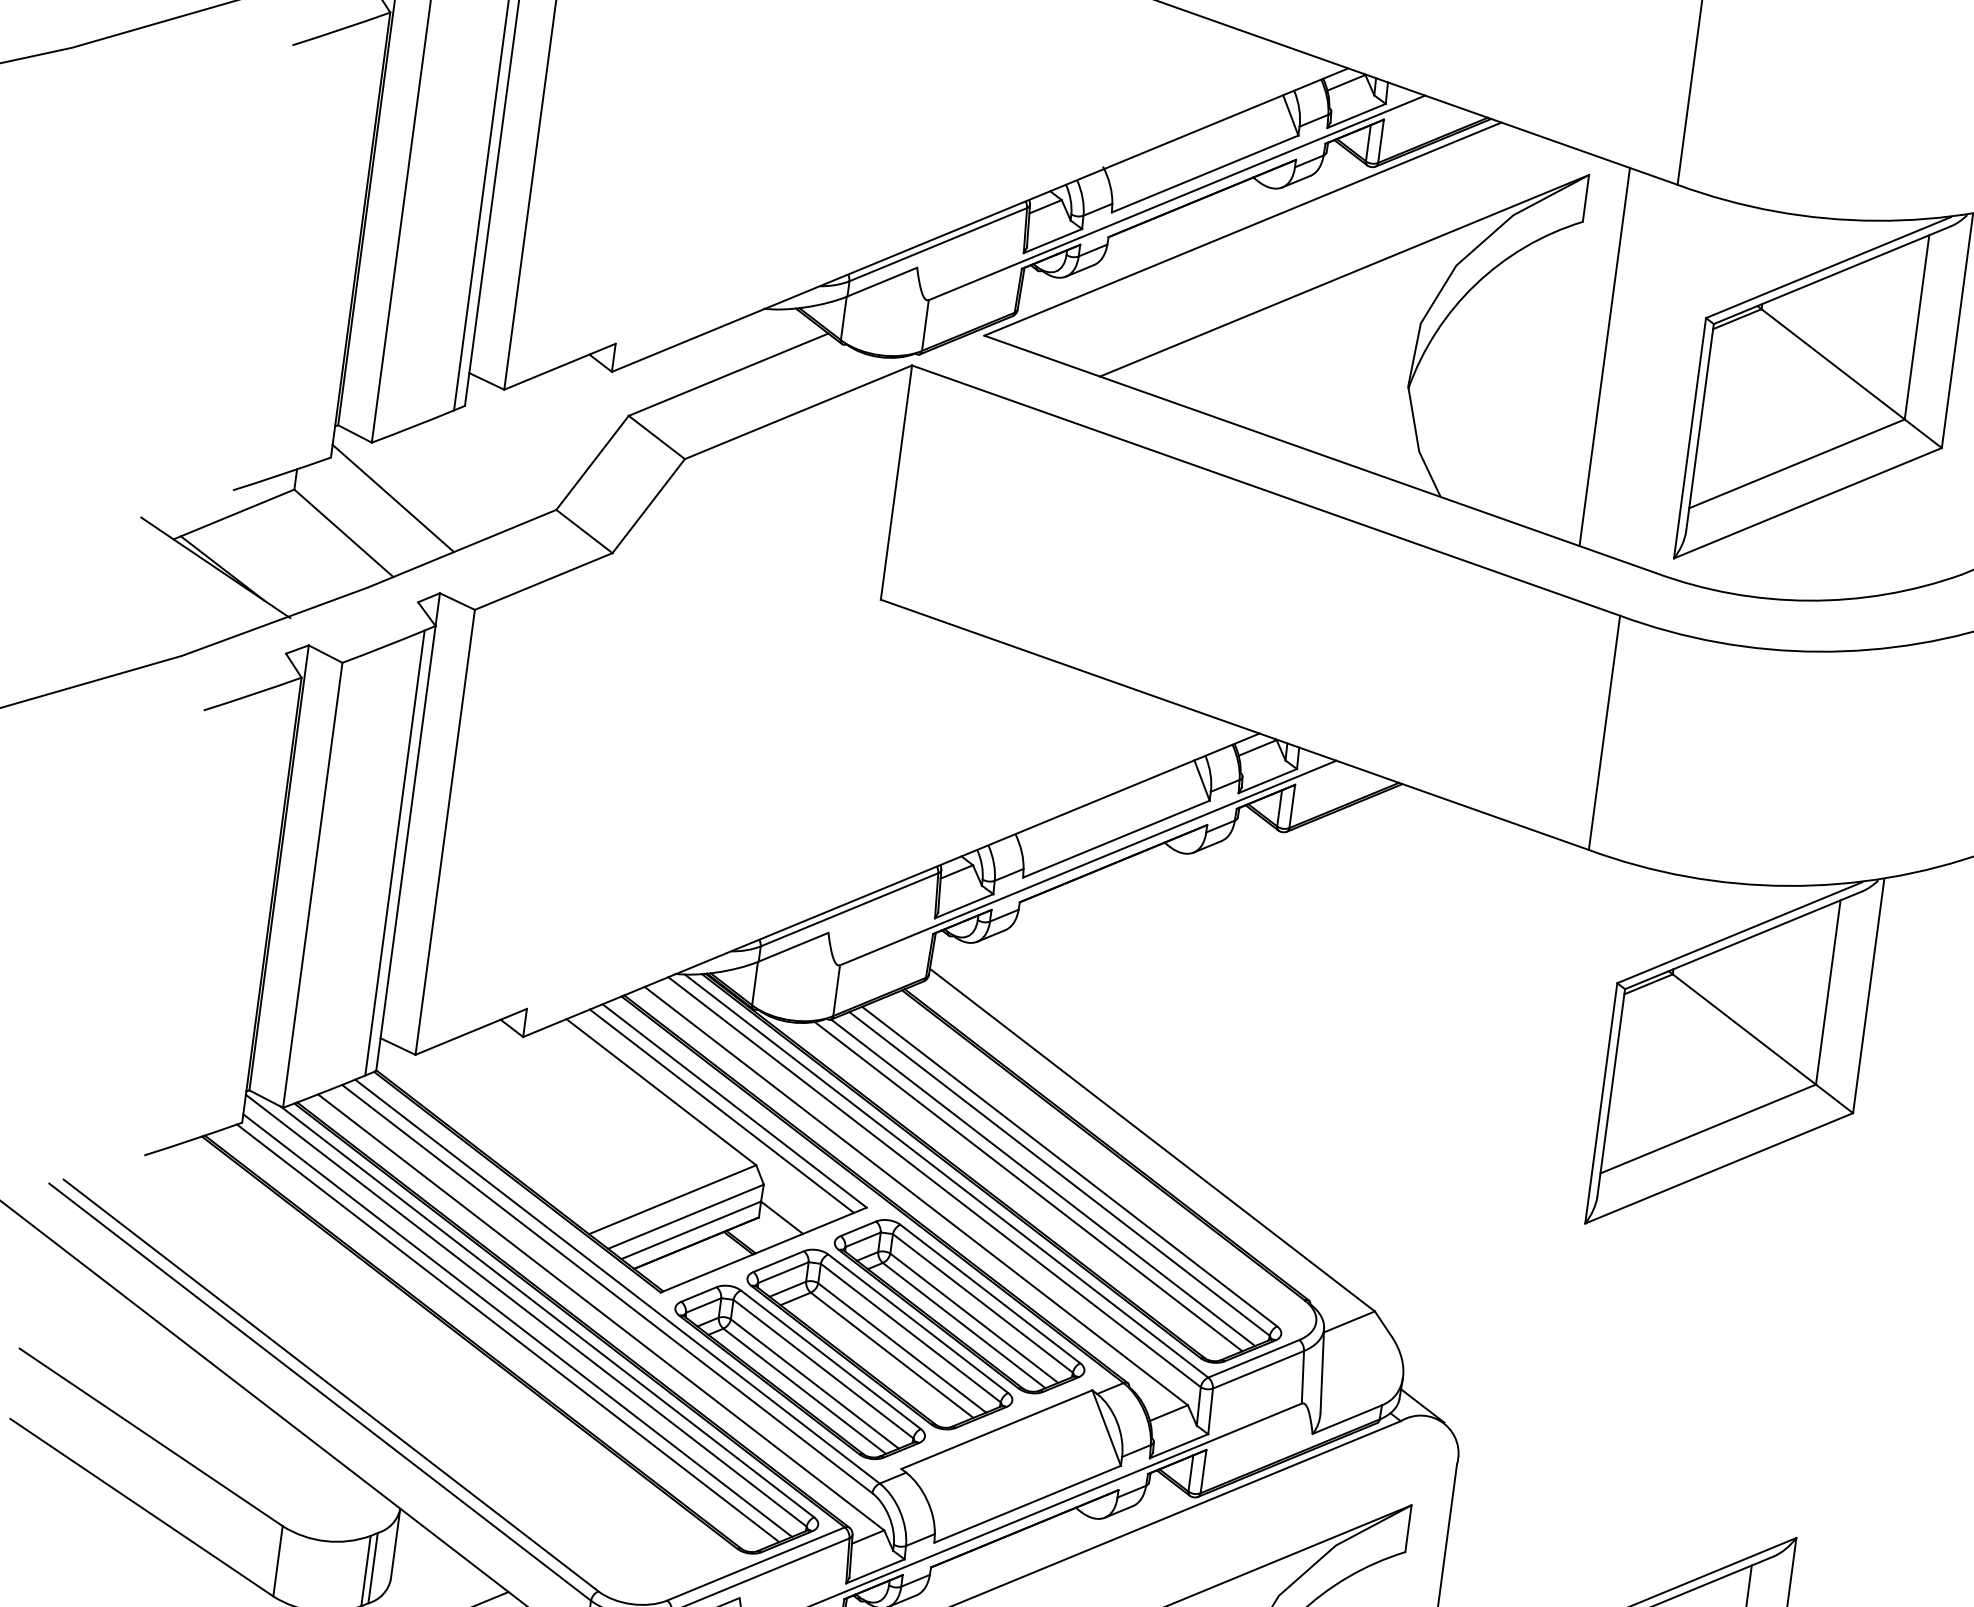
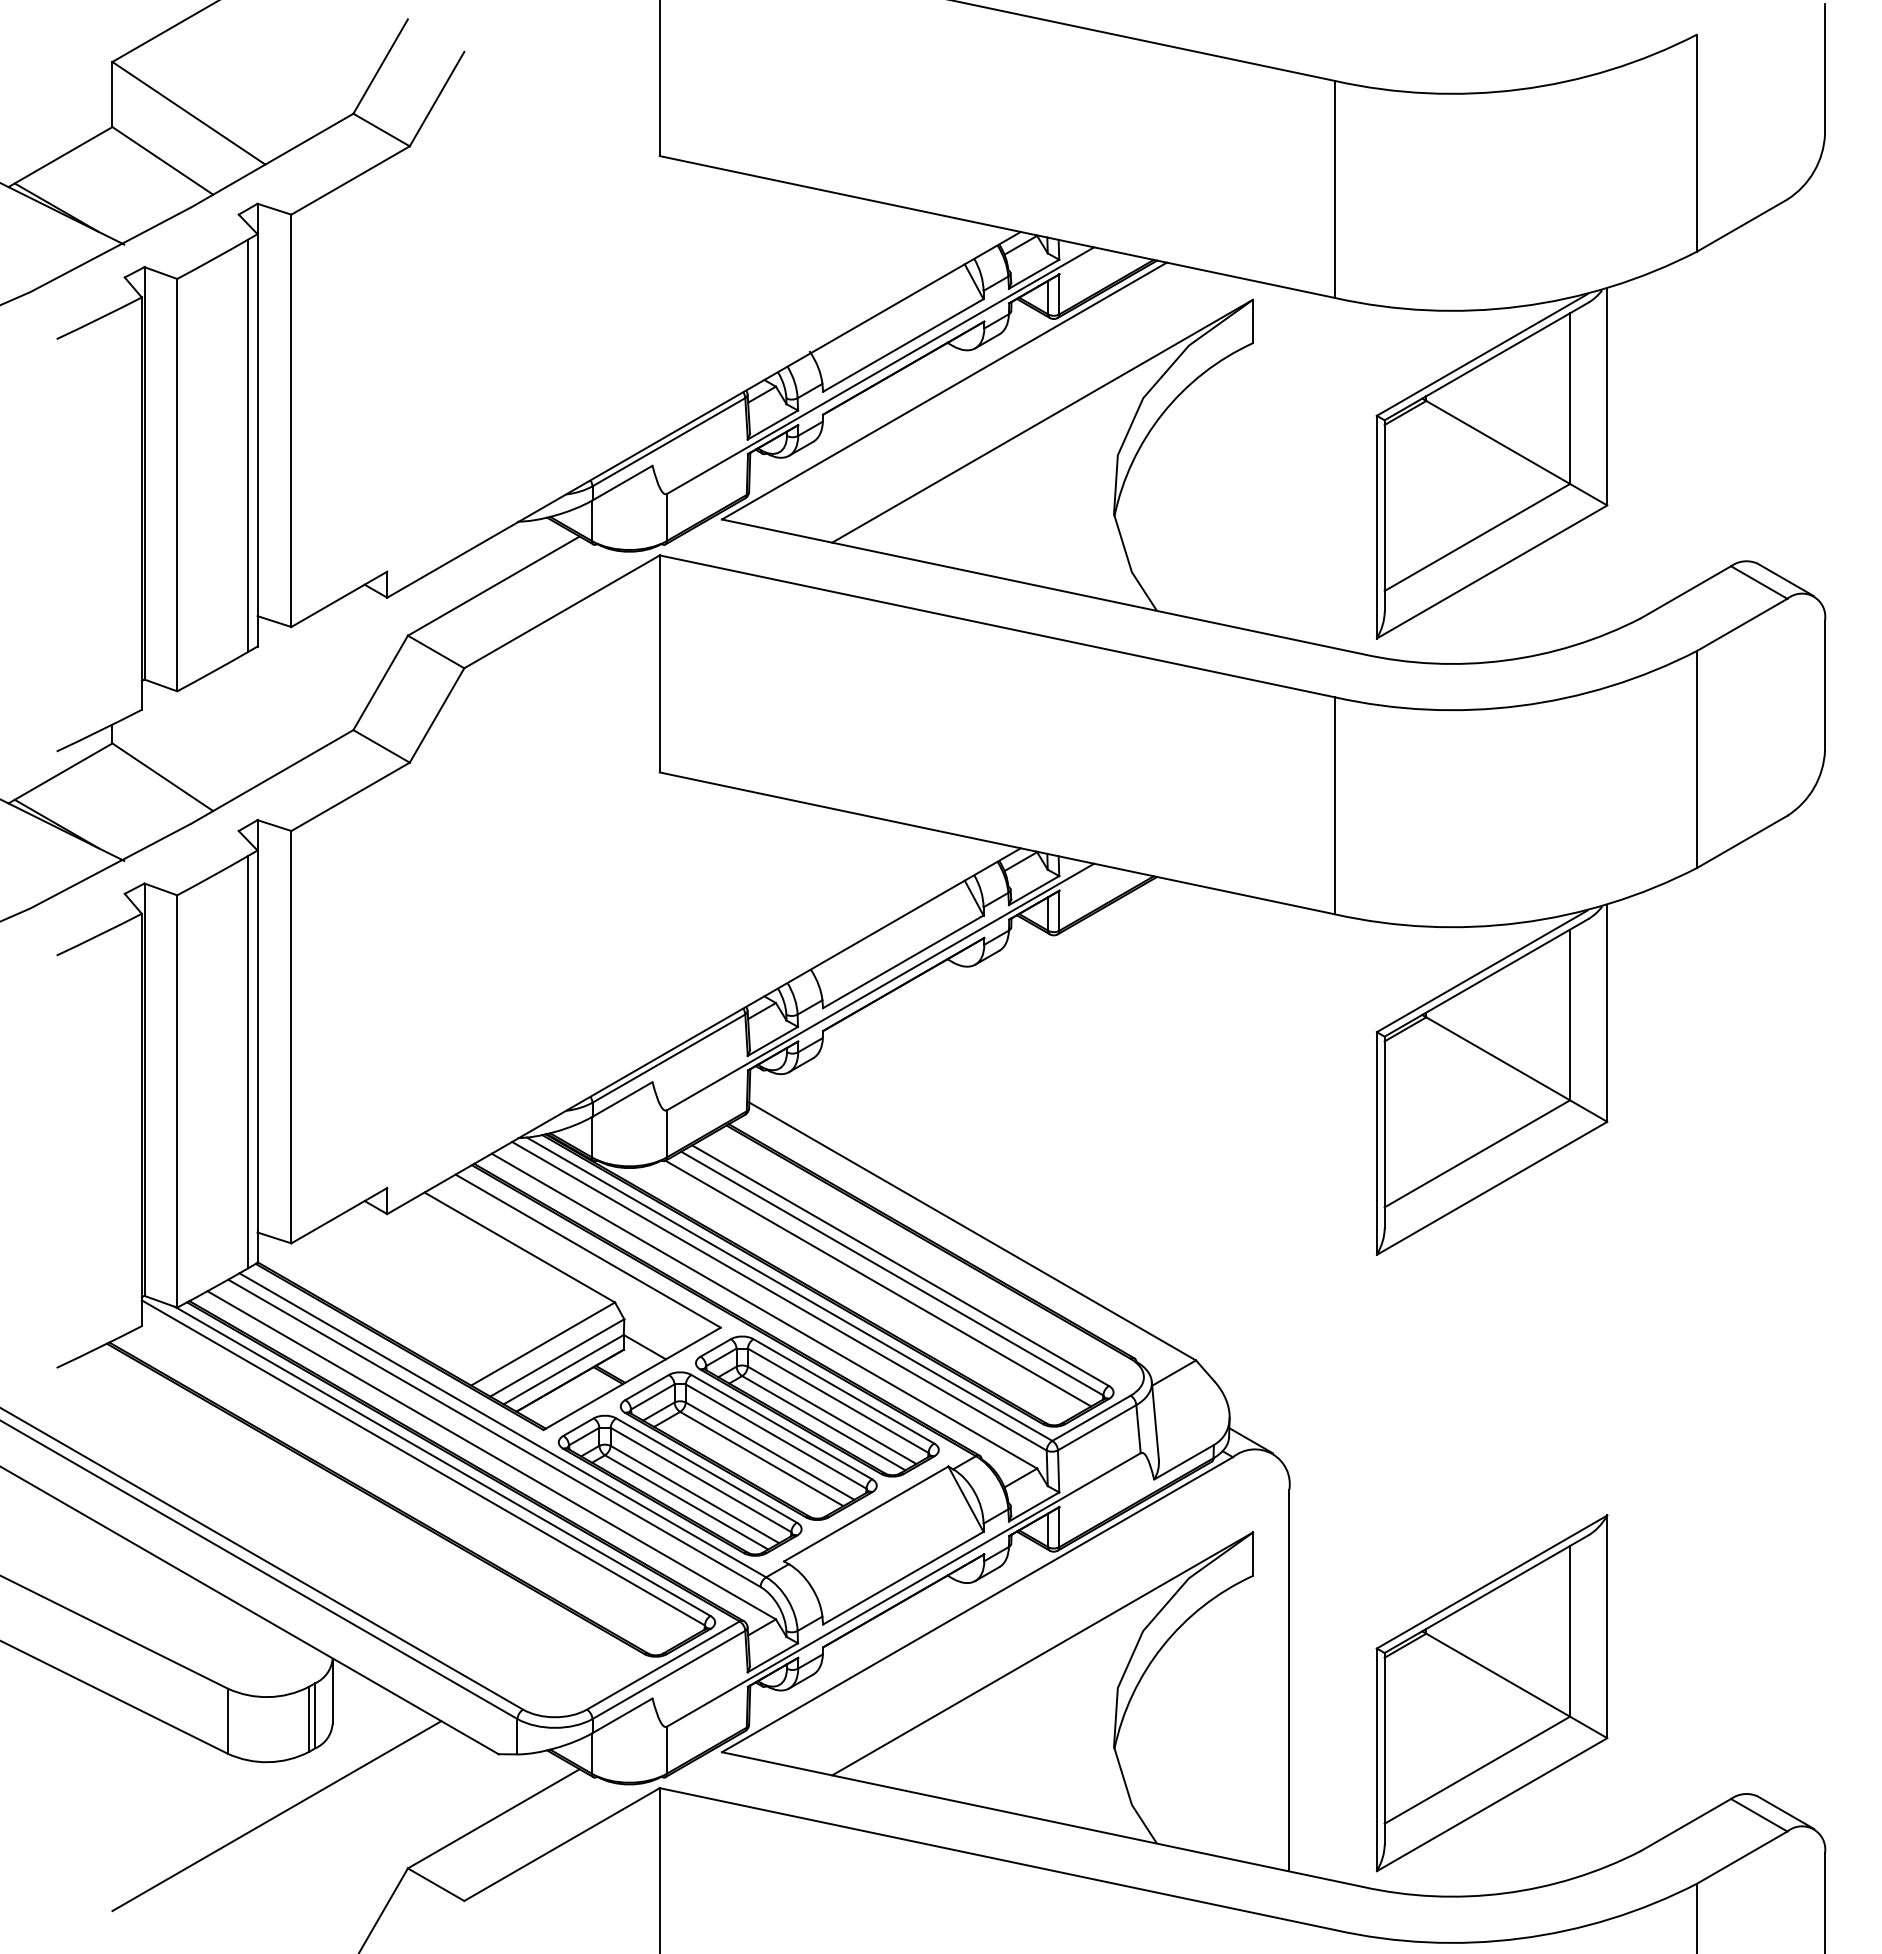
line: (1604, 356) -> (1289, 463), removed
line: (393, 498) -> (203, 739), removed
line: (721, 1111) -> (576, 1257), removed
line: (1028, 1186) -> (865, 1288), removed
line: (516, 1325) -> (416, 1477), removed
line: (508, 1333) -> (409, 1485), removed

